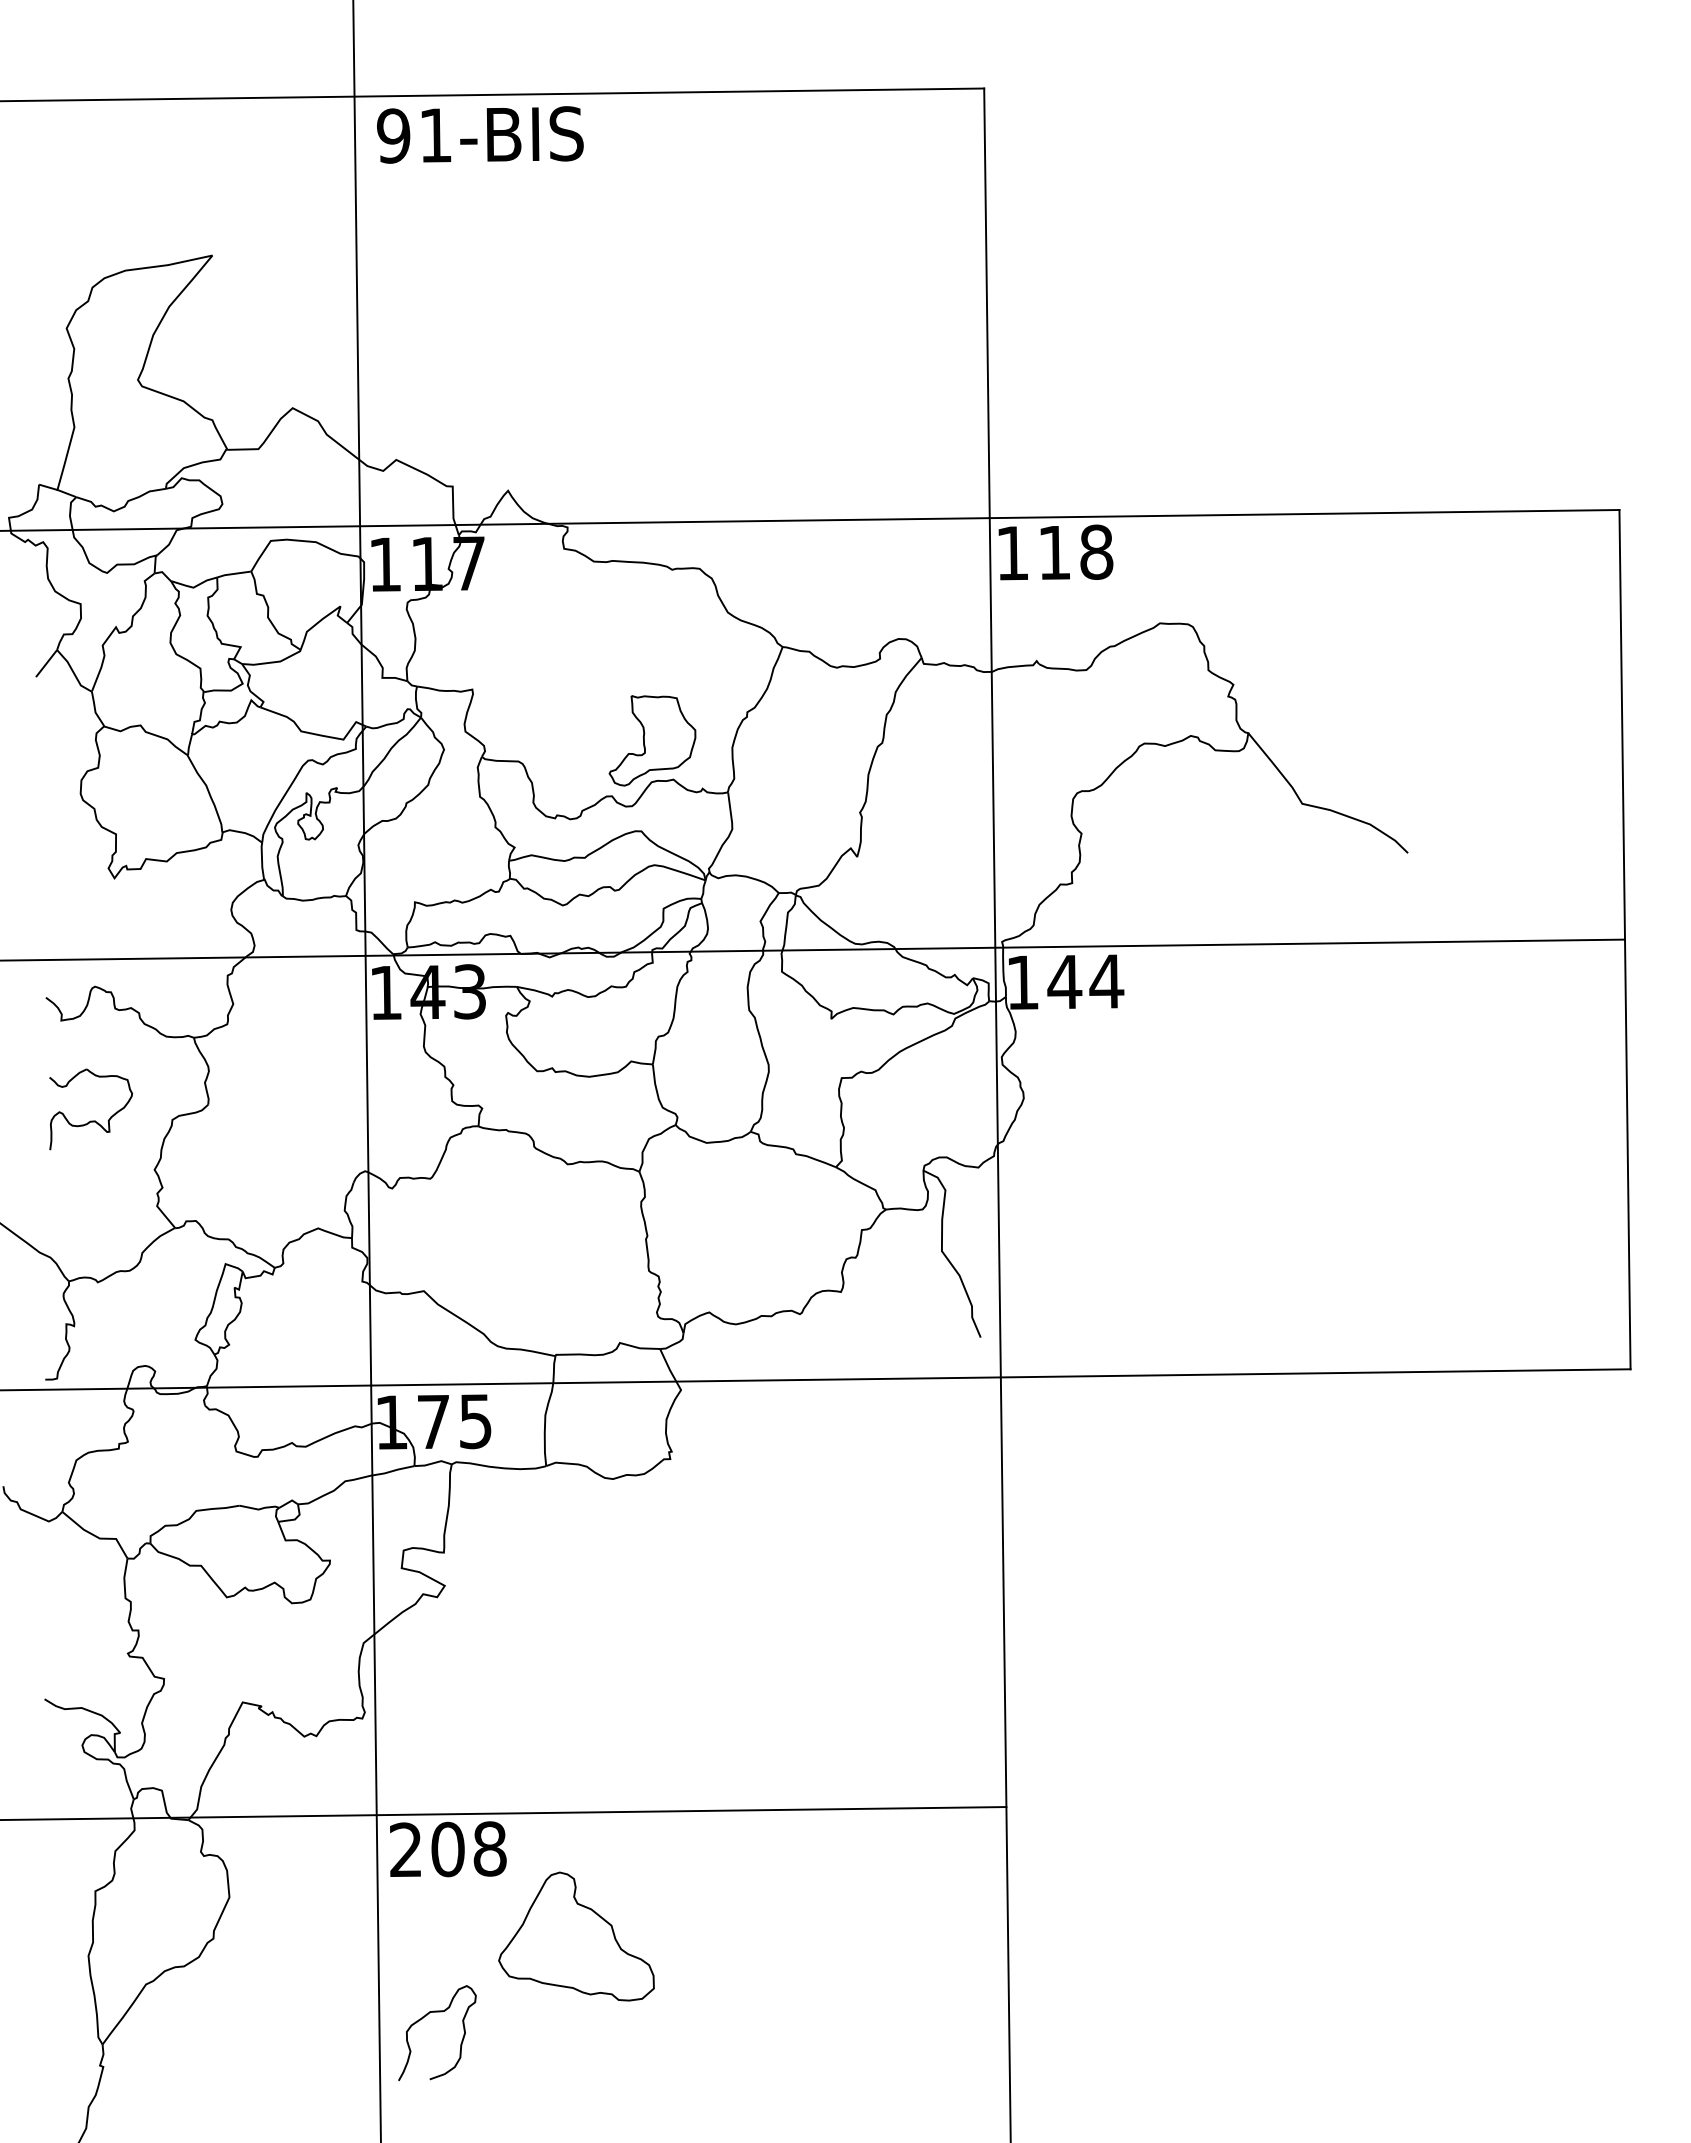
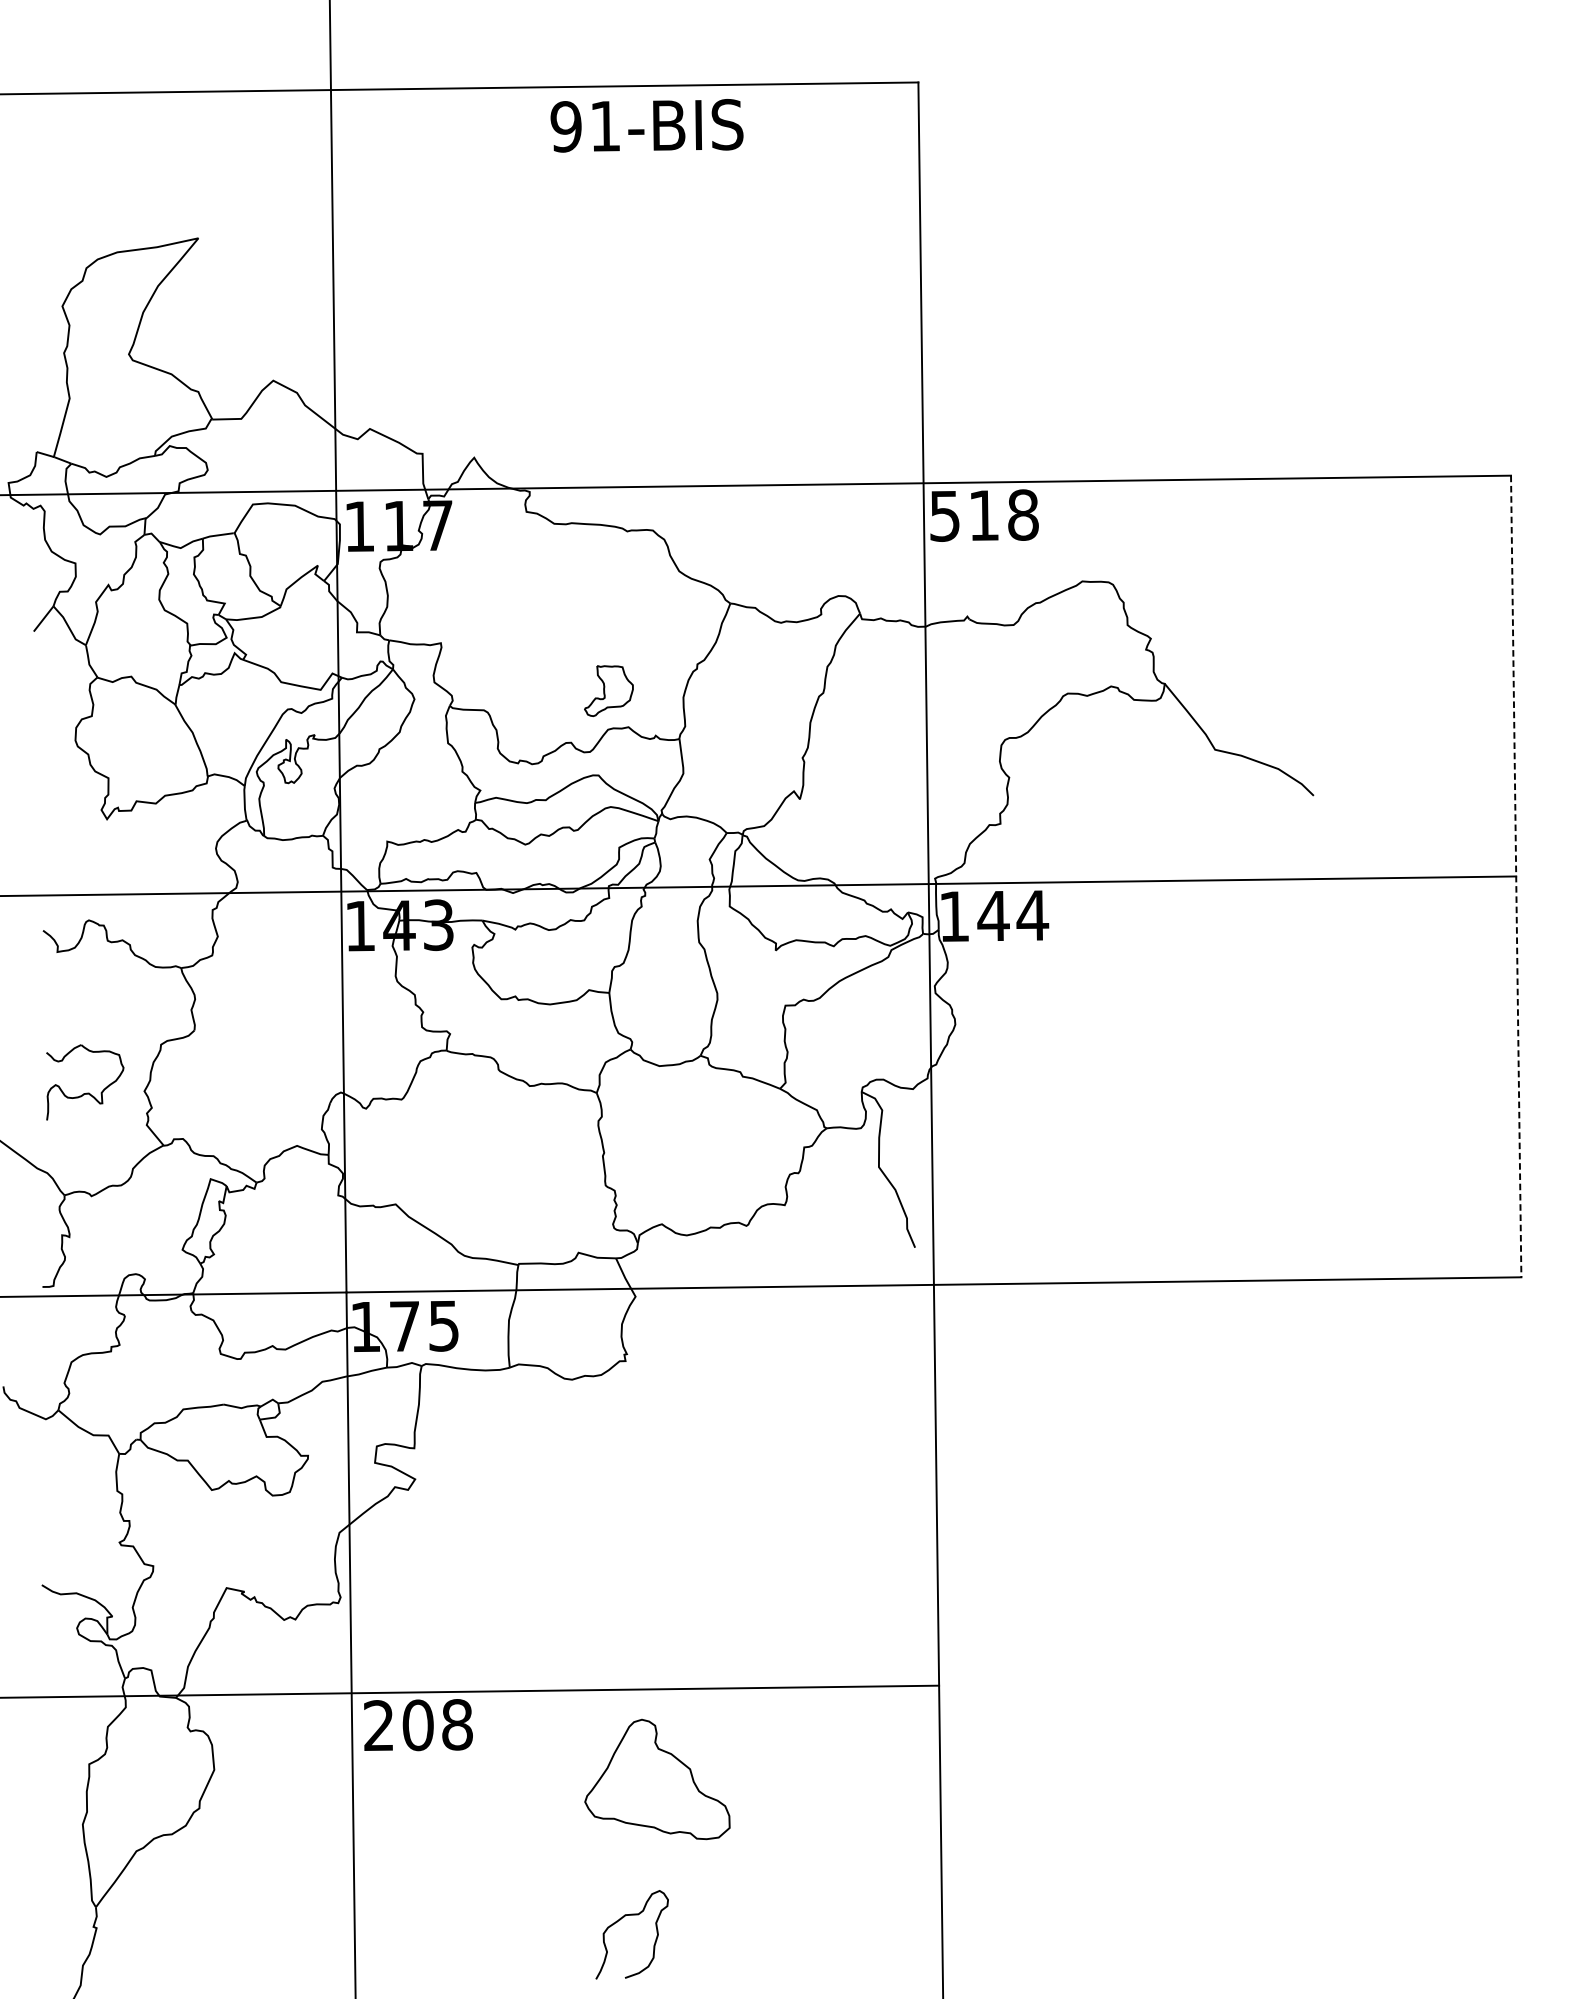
text: (480, 134) -> (647, 125), moved
text: (1012, 553) -> (944, 516), 118 -> 518
part: (652, 740) -> (608, 690), size x0.6
line: (1625, 939) -> (1516, 876), solid -> dashed
part: (91, 1120) -> (85, 1092), moved
part: (576, 1936) -> (657, 1779), moved
curve: (426, 2016) -> (622, 1919), moved

